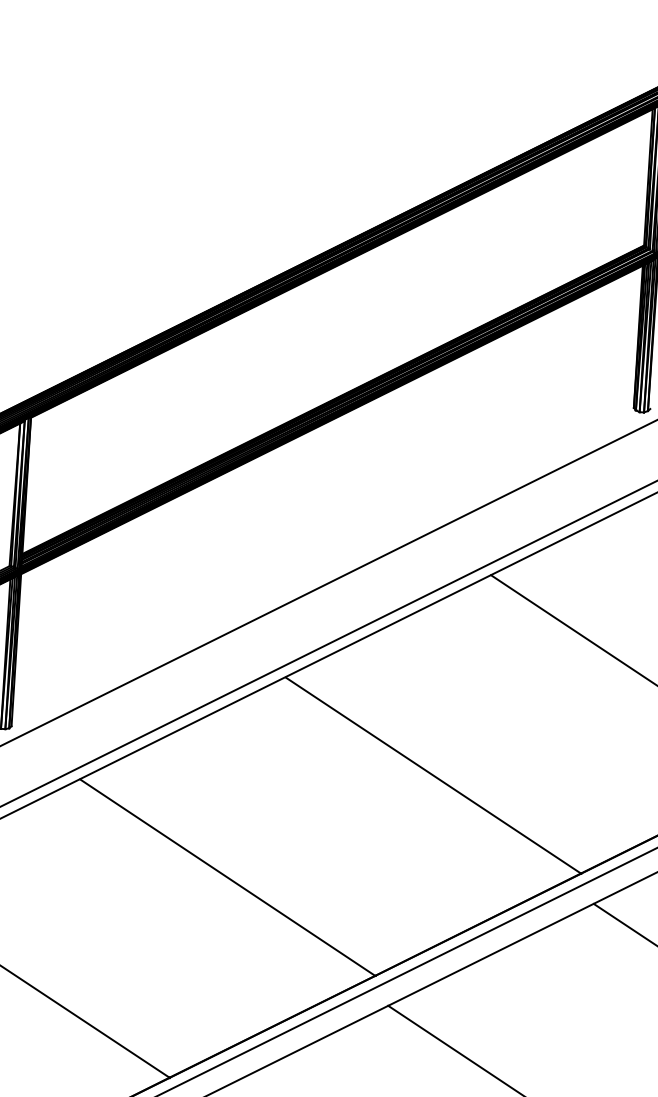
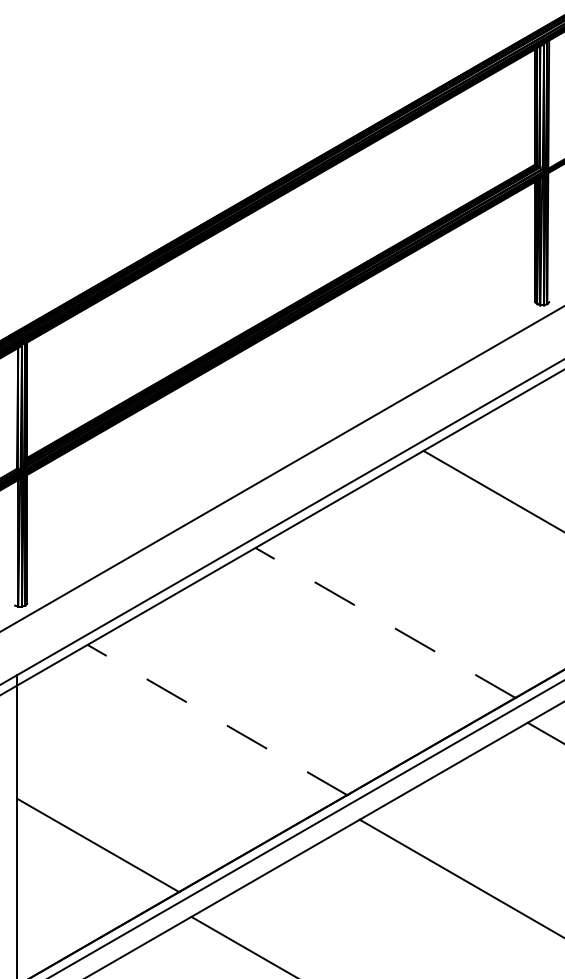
line: (433, 776) -> (385, 623), solid -> dashed
line: (227, 878) -> (217, 720), solid -> dashed

